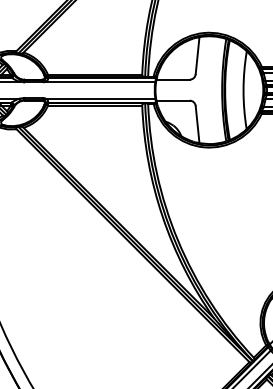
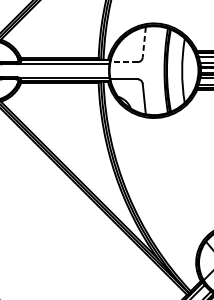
line: (197, 56) -> (144, 42), solid -> dashed
line: (173, 79) -> (124, 61), solid -> dashed

